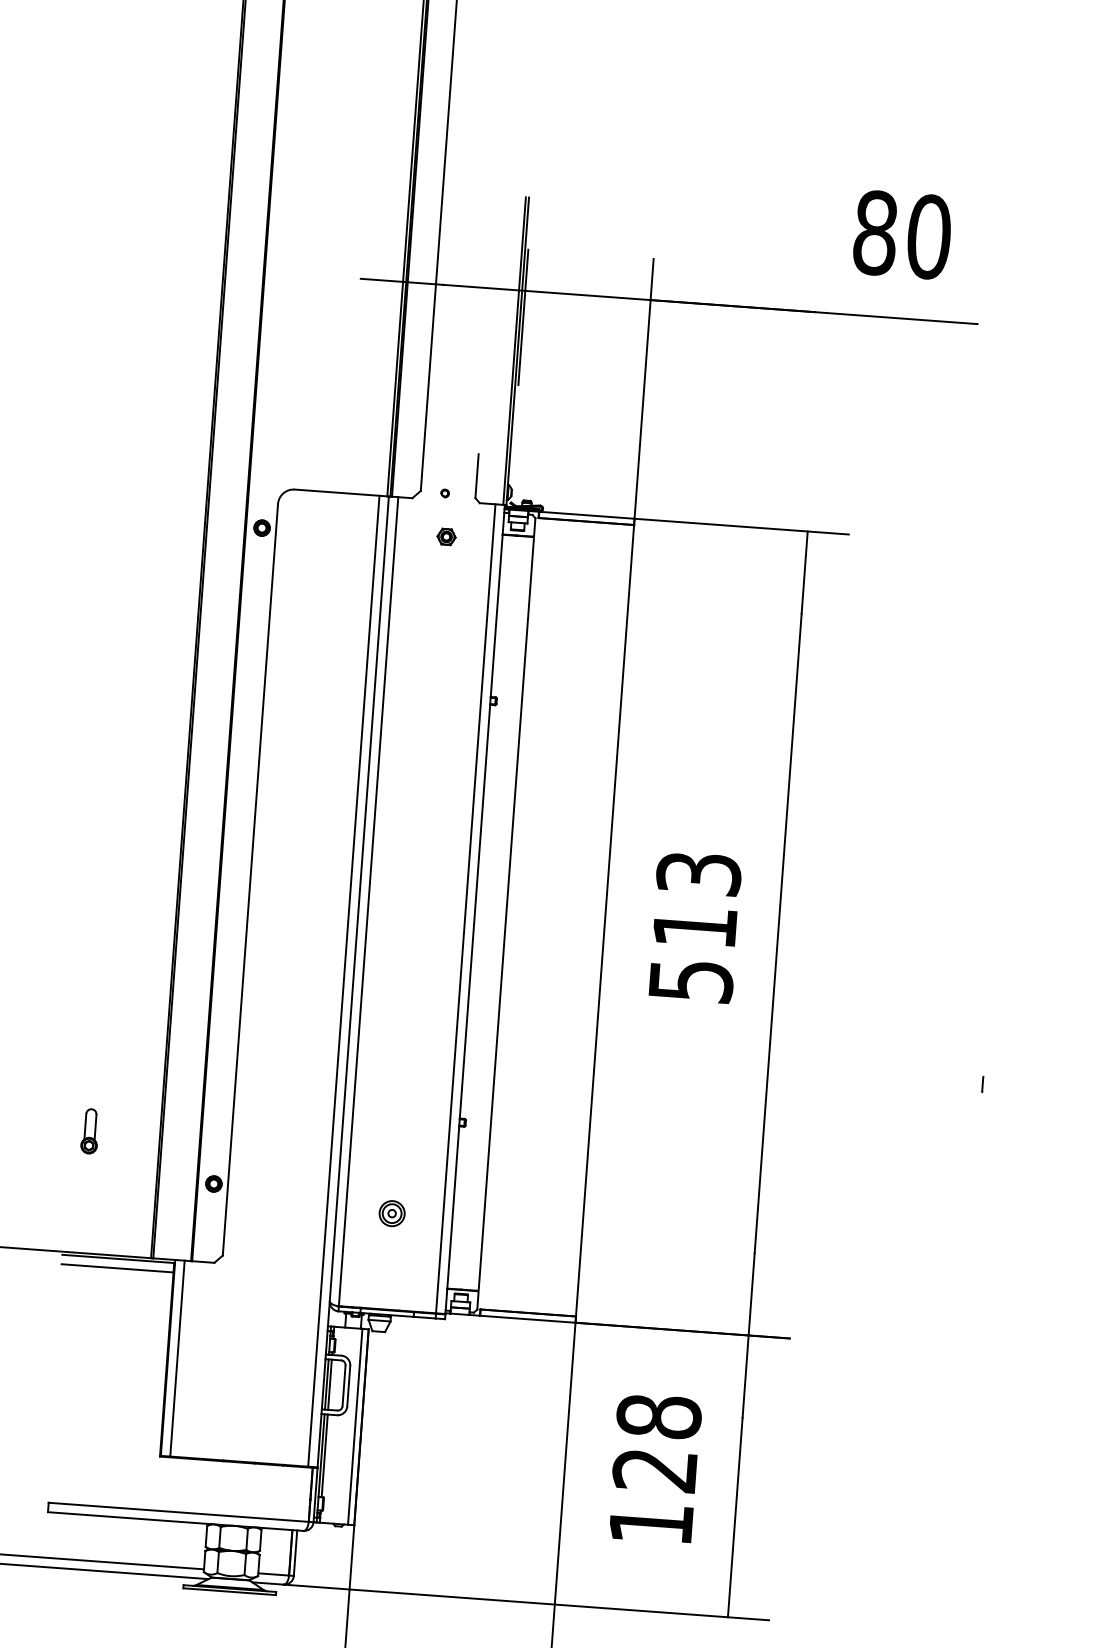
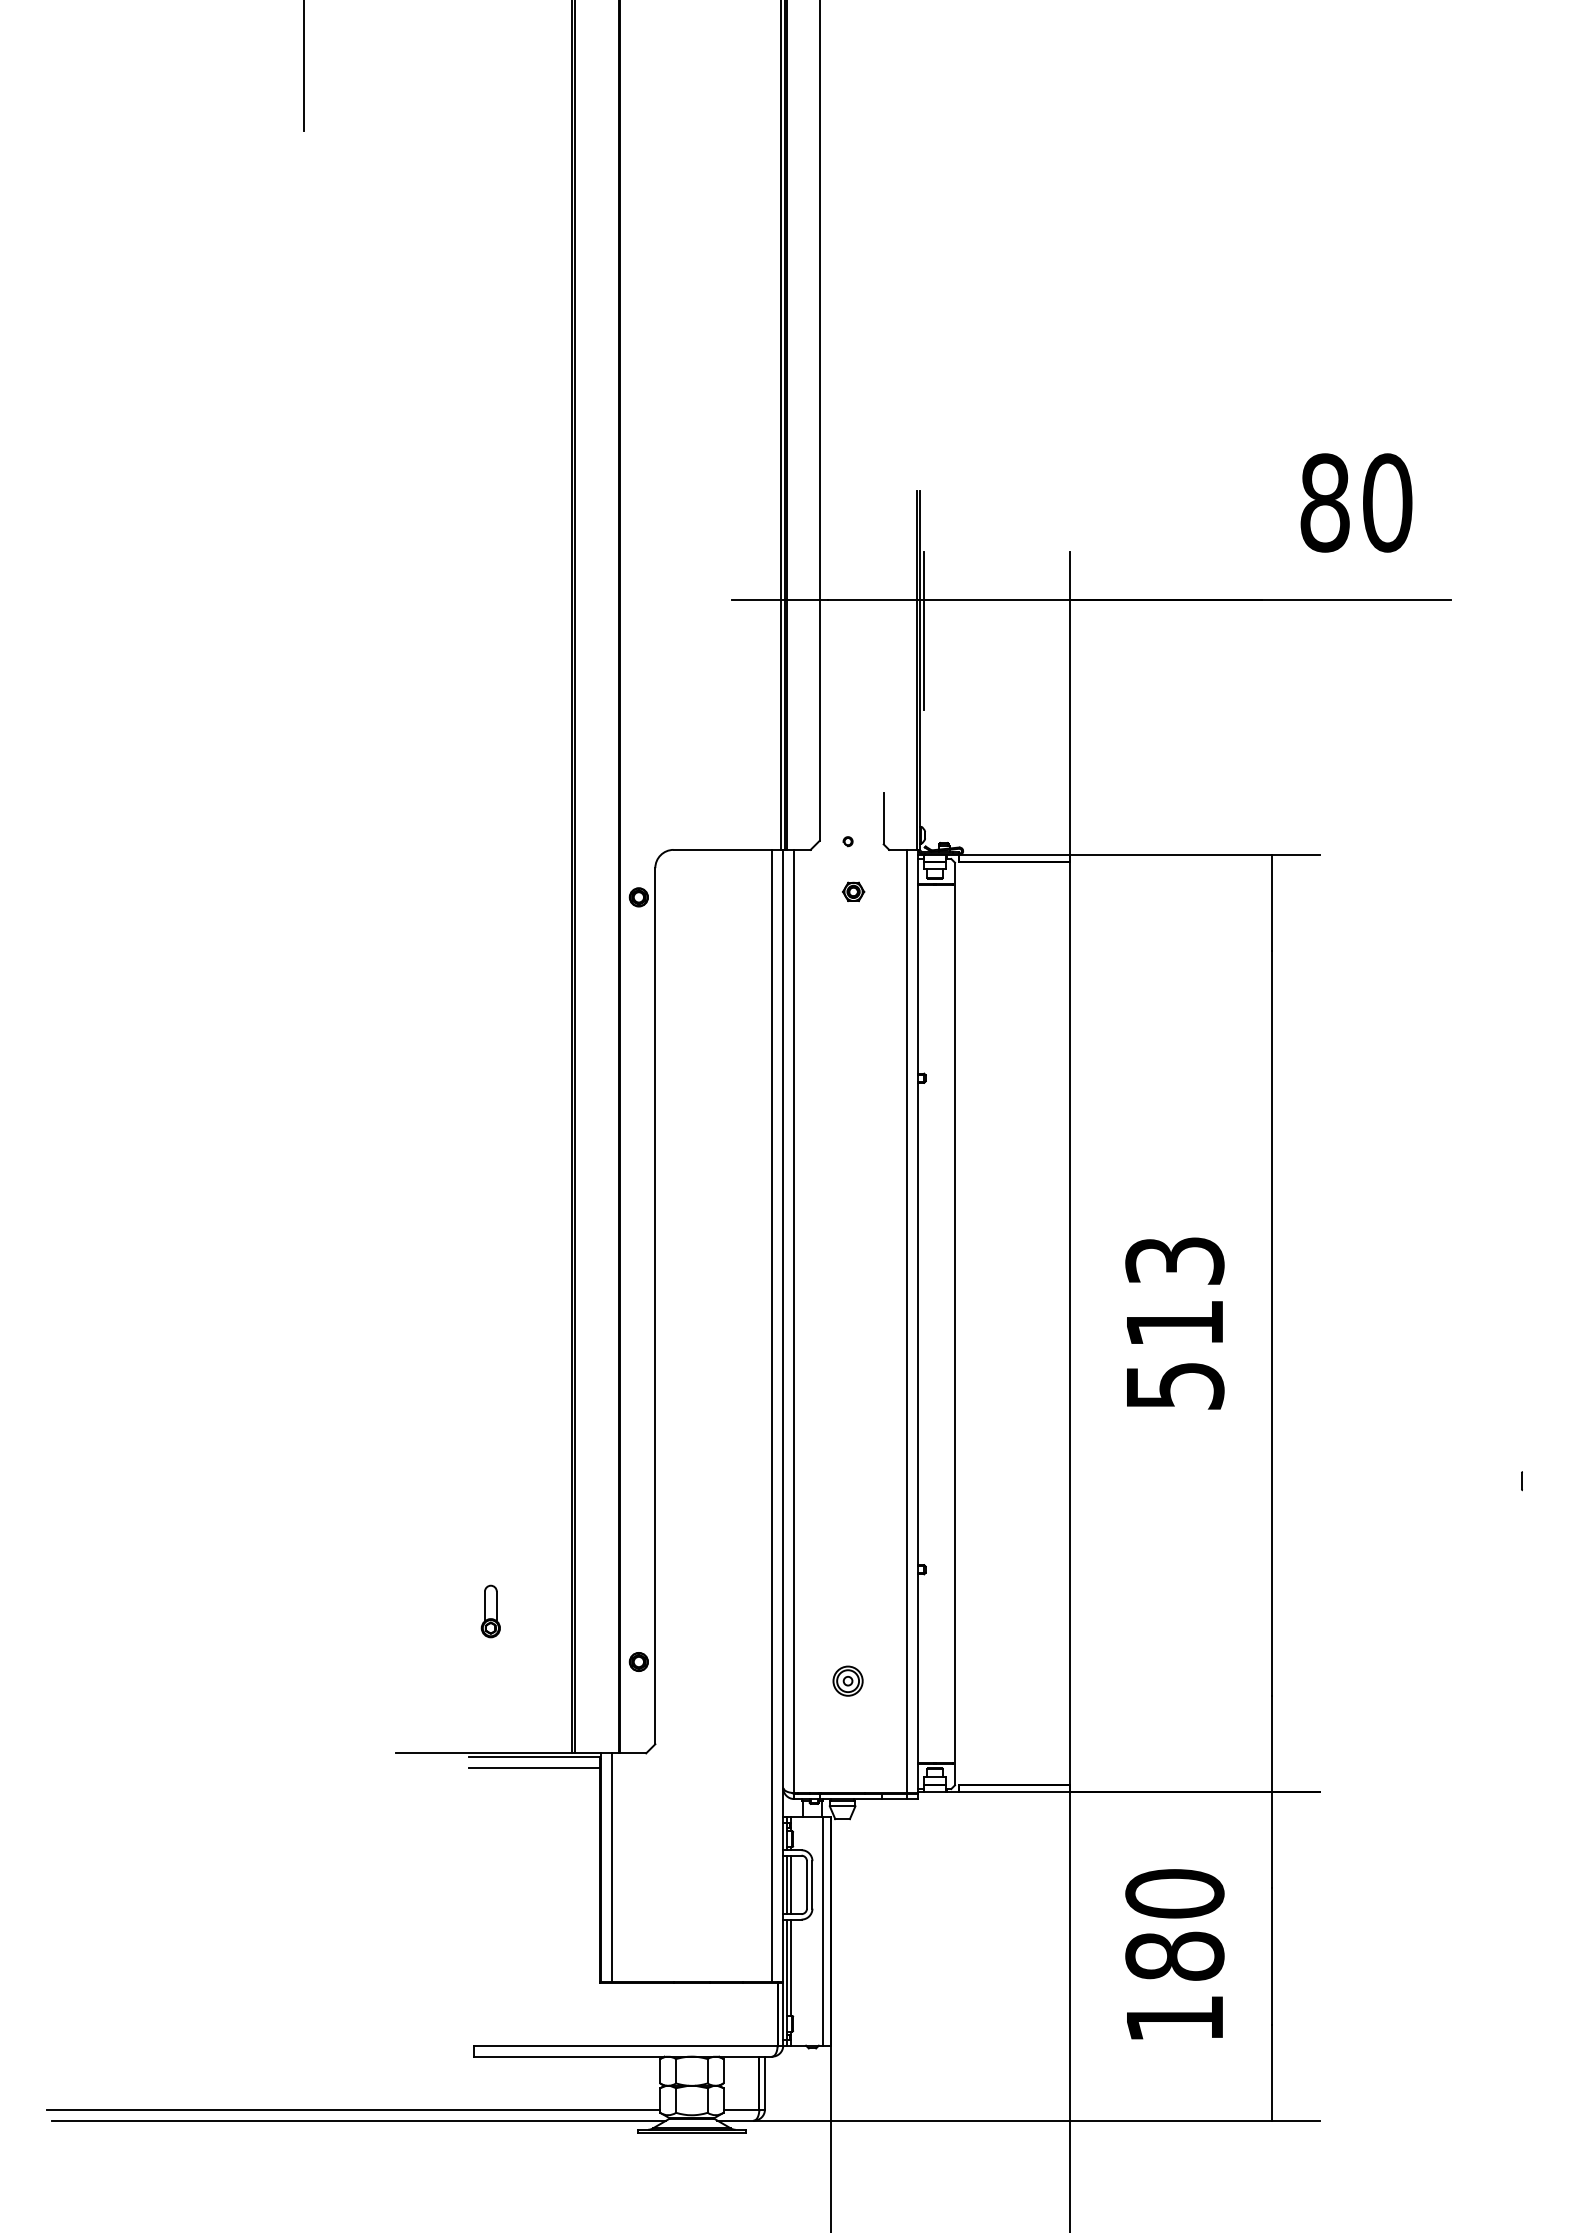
text: (656, 1442) -> (1174, 1924), 128 -> 180

